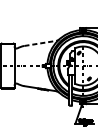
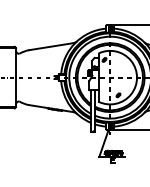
line: (40, 43) -> (51, 46), dashed -> solid

